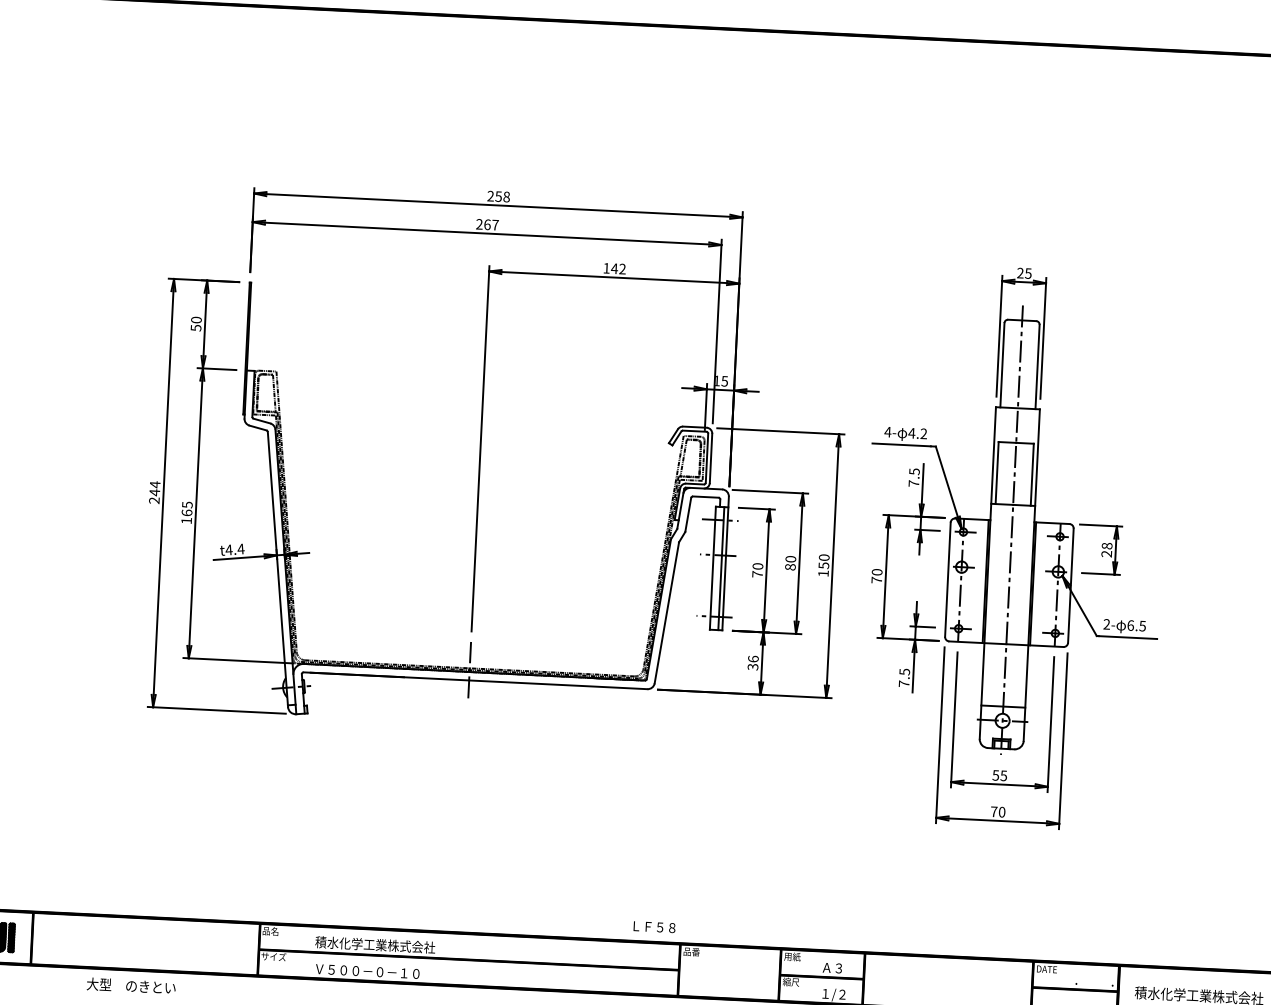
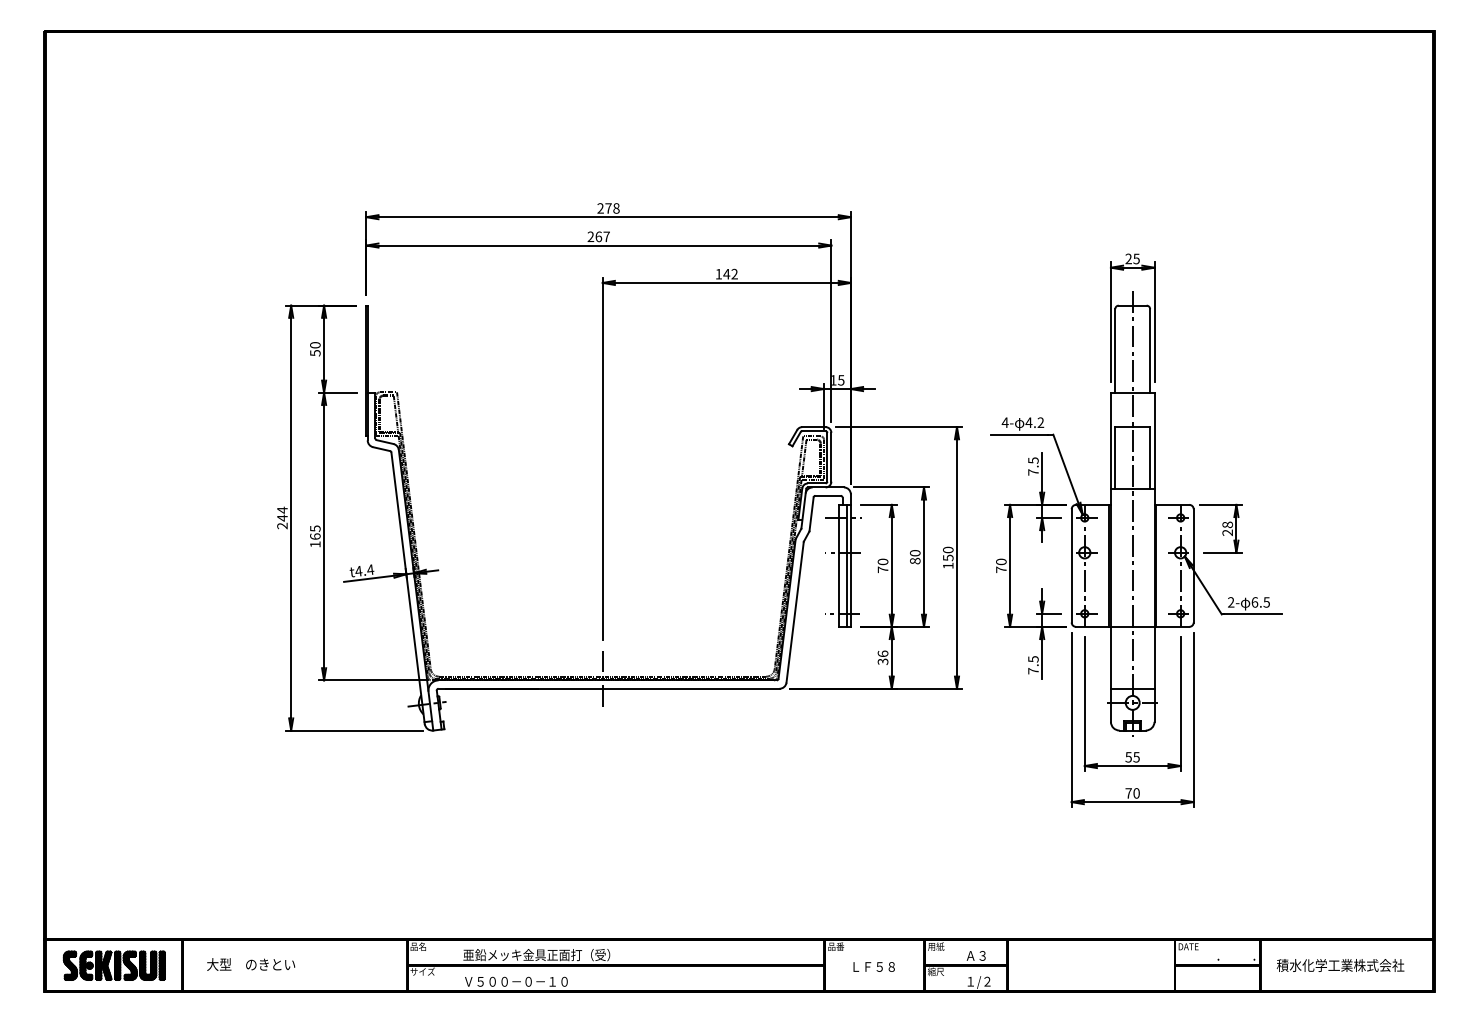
text: (498, 196) -> (608, 208), 258 -> 278
text: (653, 926) -> (873, 966), moved
text: (389, 946) -> (536, 955), 積水化学工業株式会社 -> 亜鉛メッキ金具正面打（受）
text: (131, 985) -> (251, 964), moved

